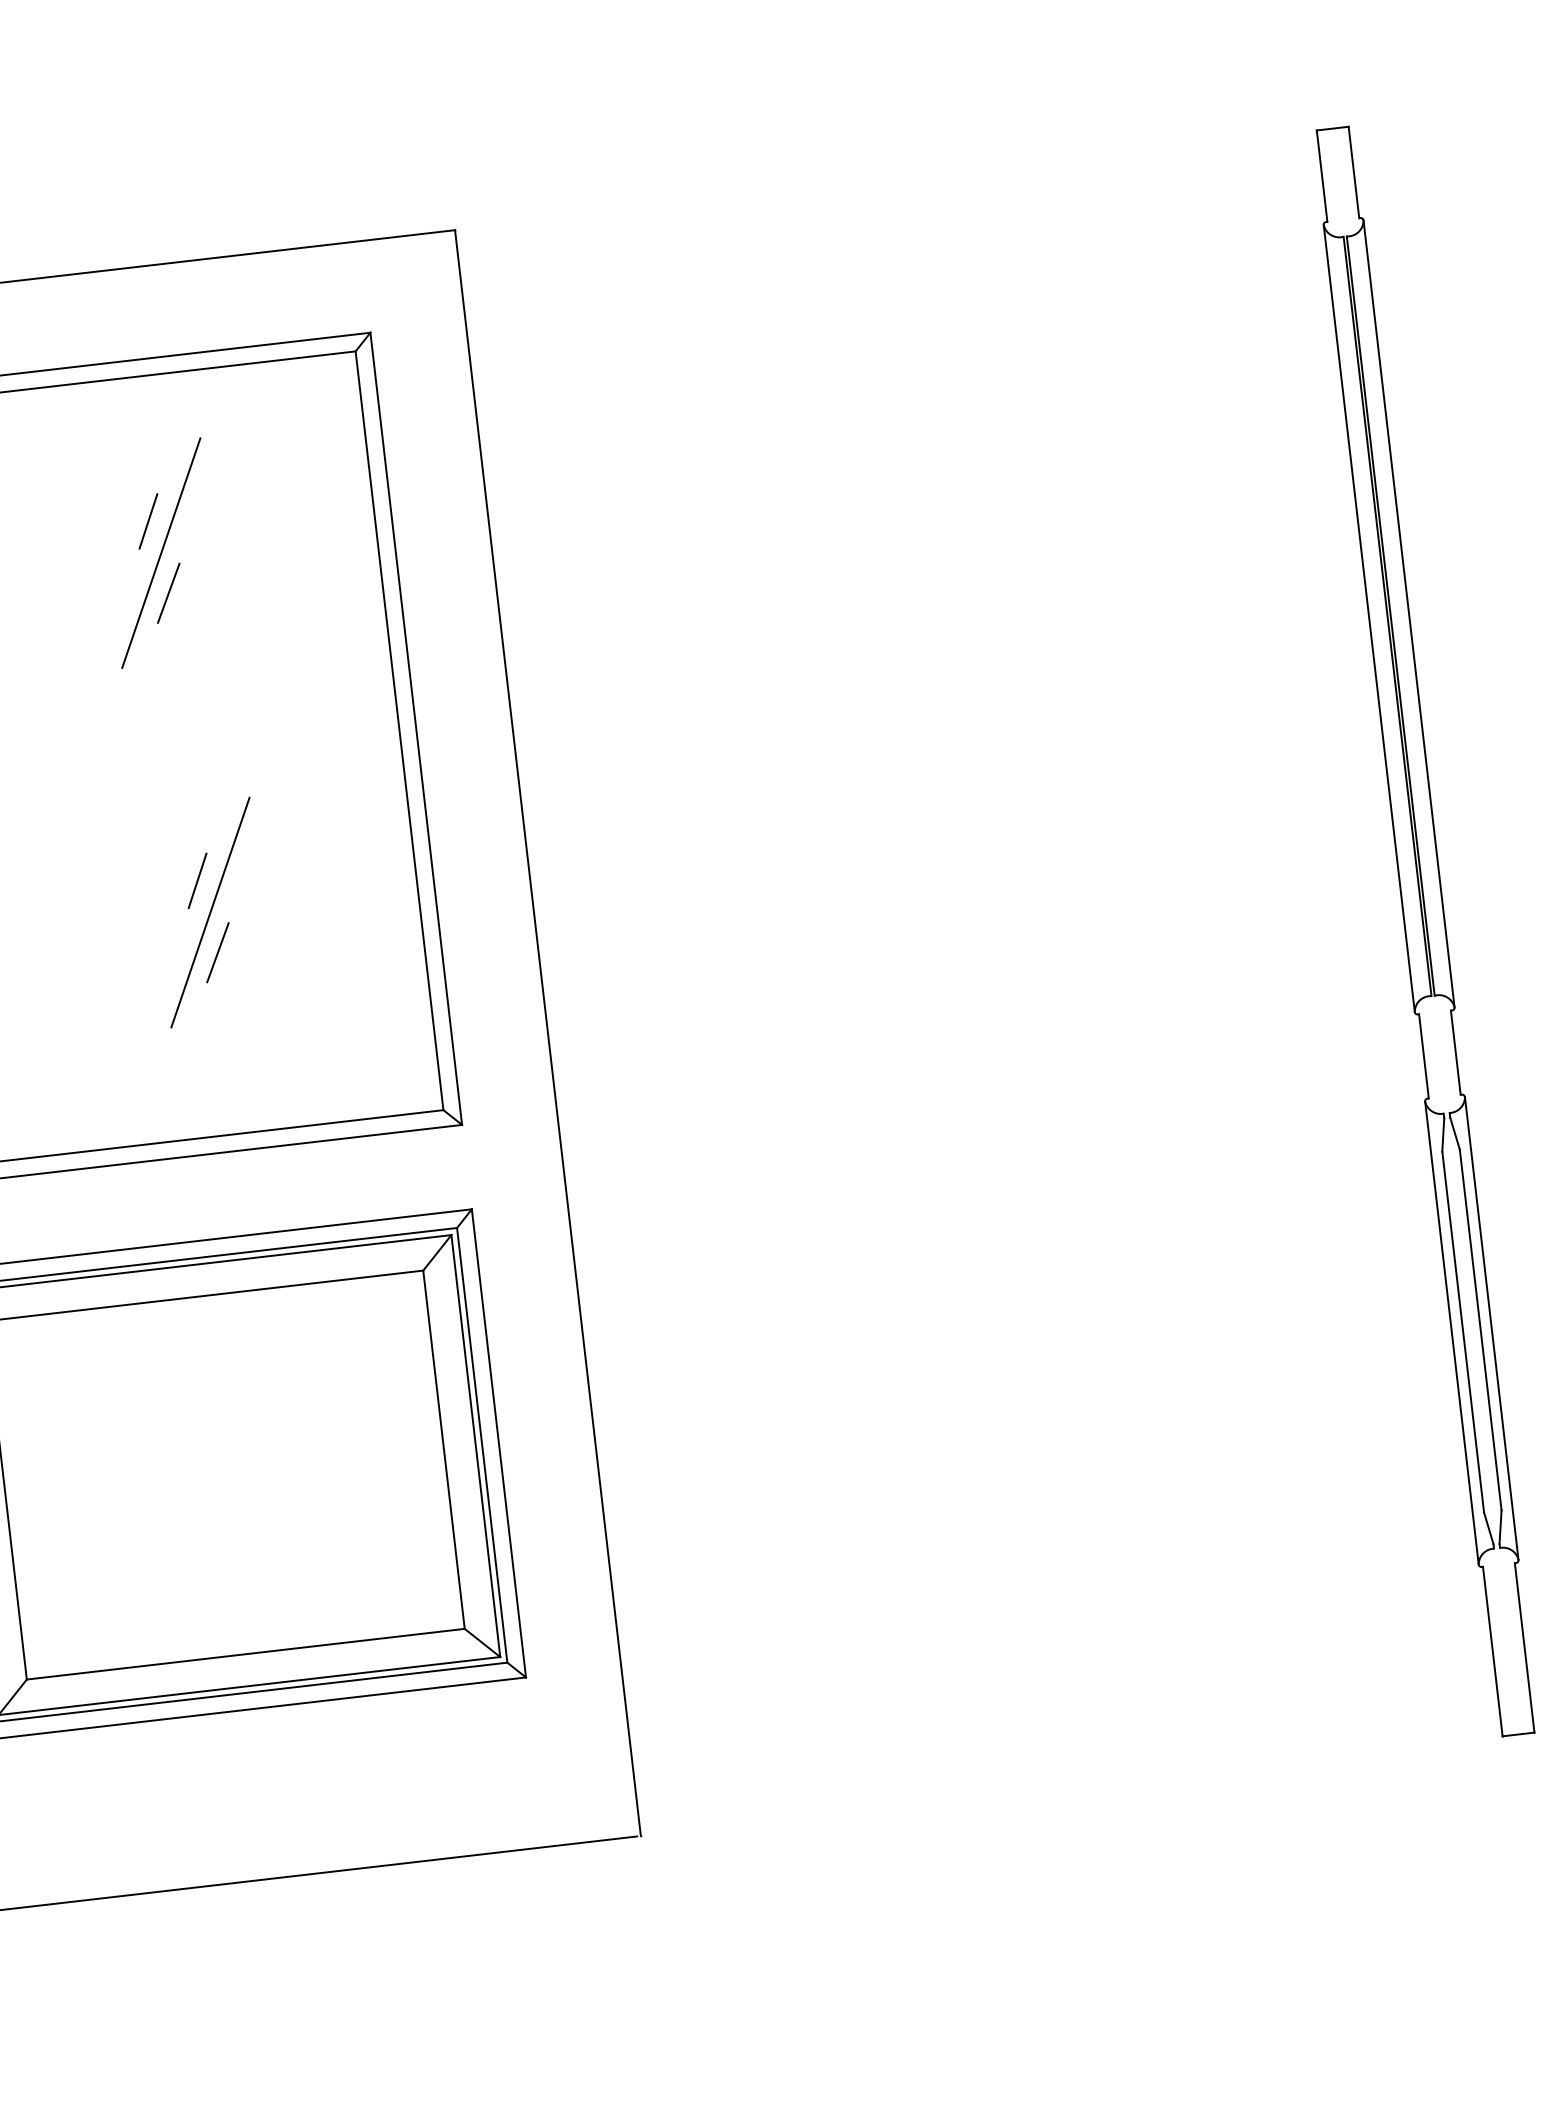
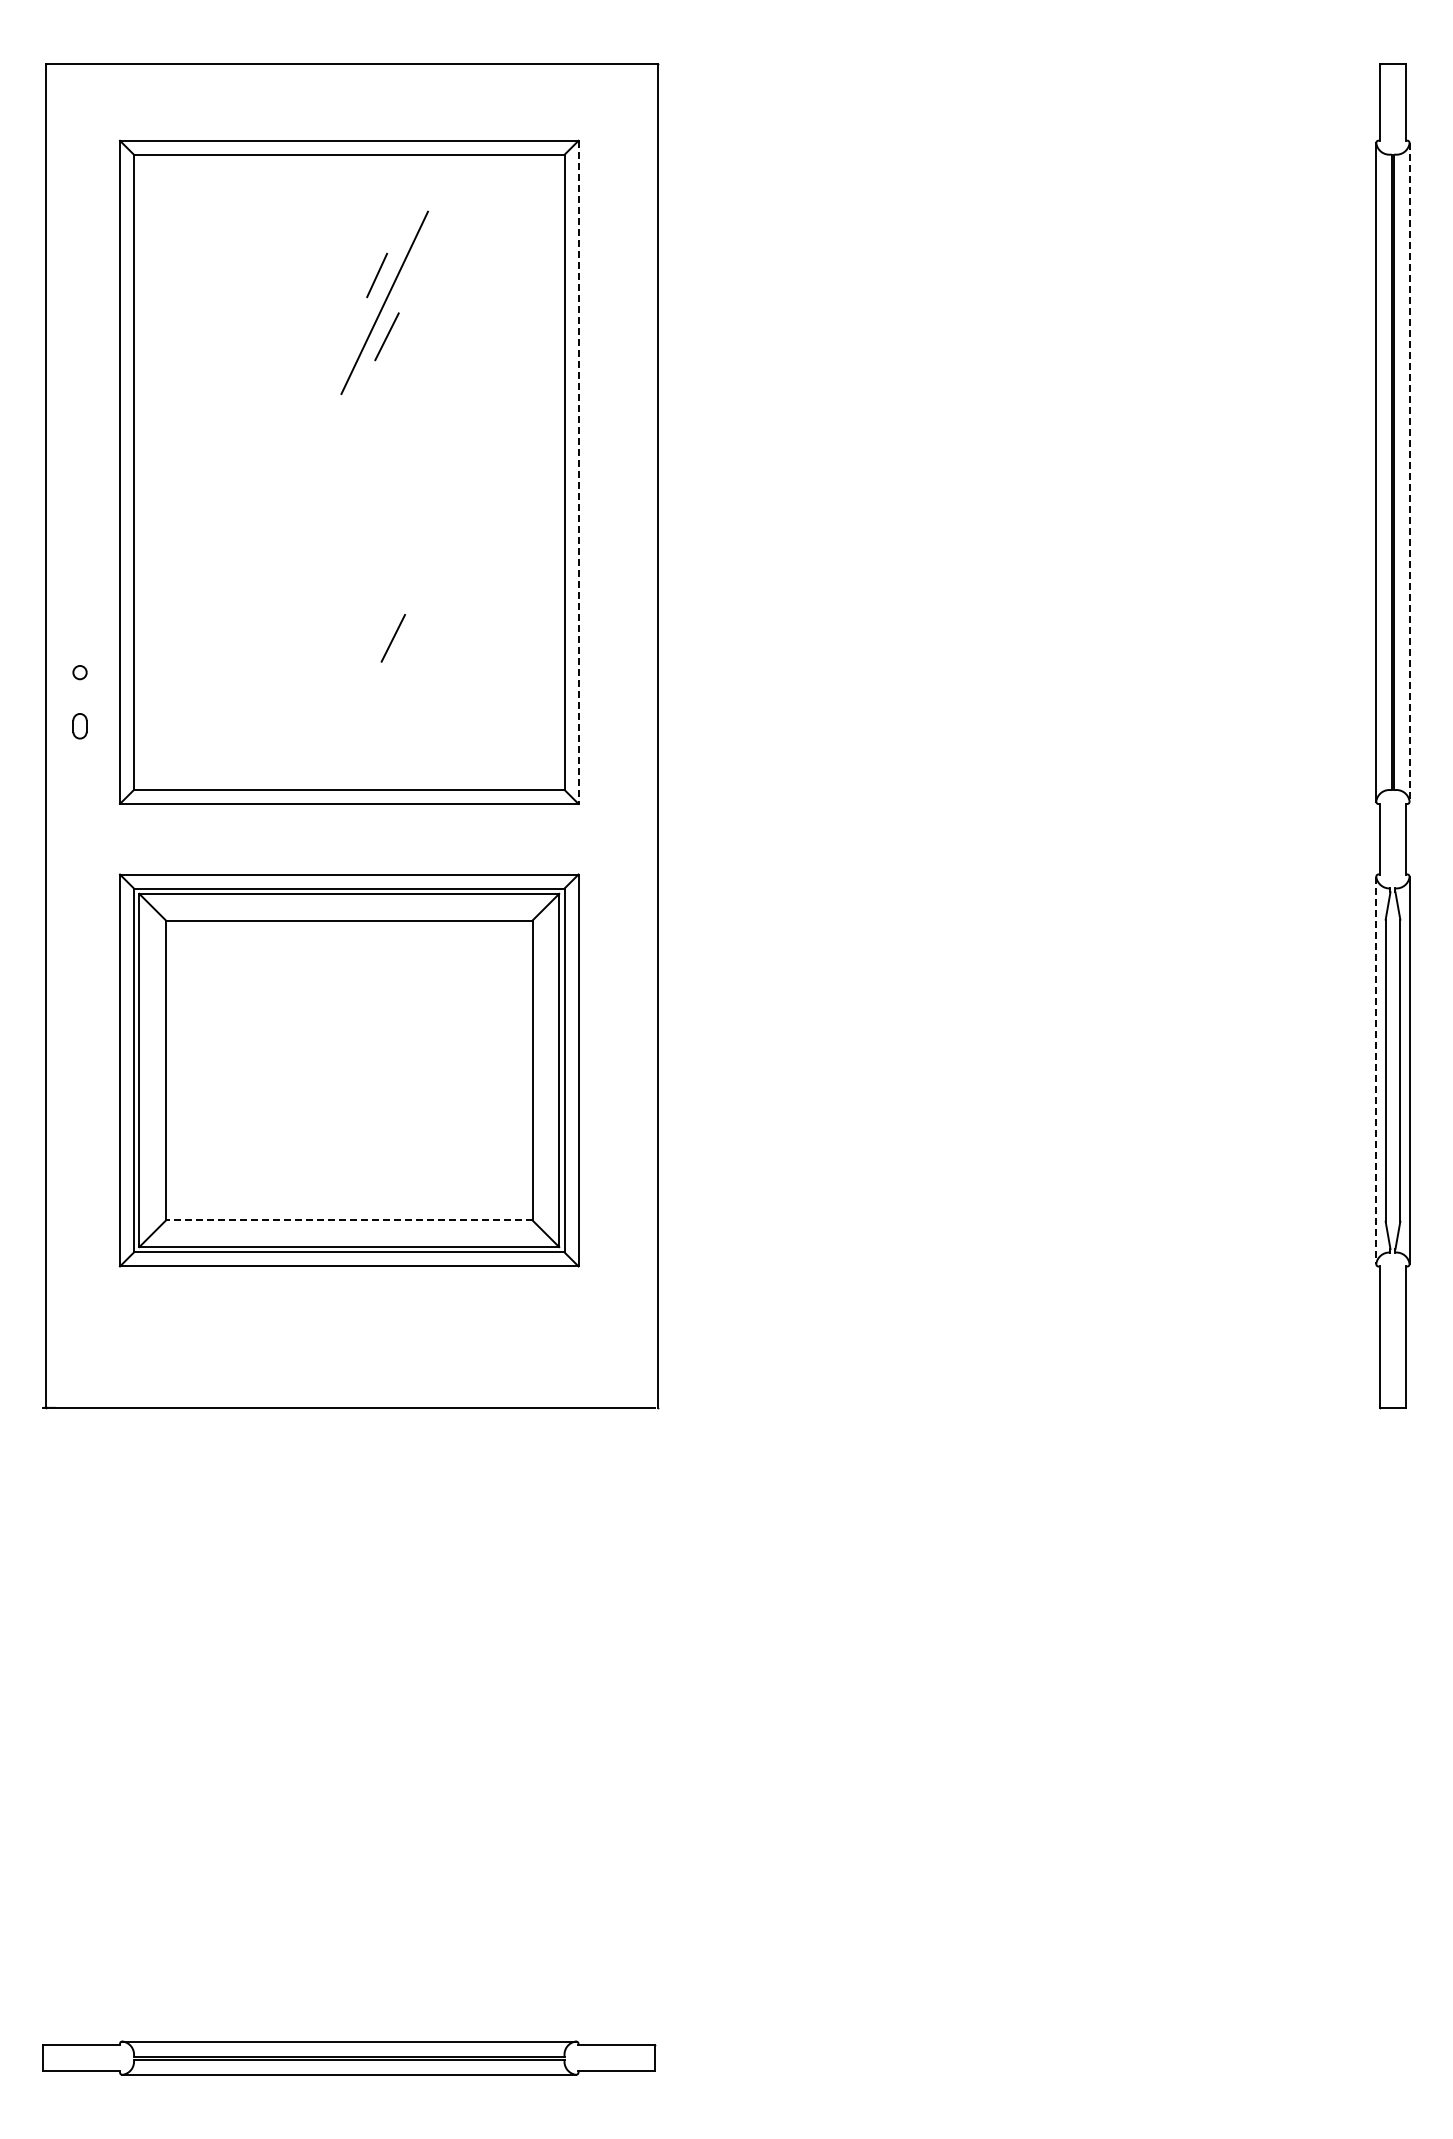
line: (1408, 614) -> (1409, 472), solid -> dashed
line: (416, 729) -> (578, 472), solid -> dashed
line: (197, 880) -> (383, 576), removed
line: (209, 912) -> (390, 604), removed
line: (1452, 1333) -> (1376, 1070), solid -> dashed
line: (244, 1654) -> (348, 1220), solid -> dashed

